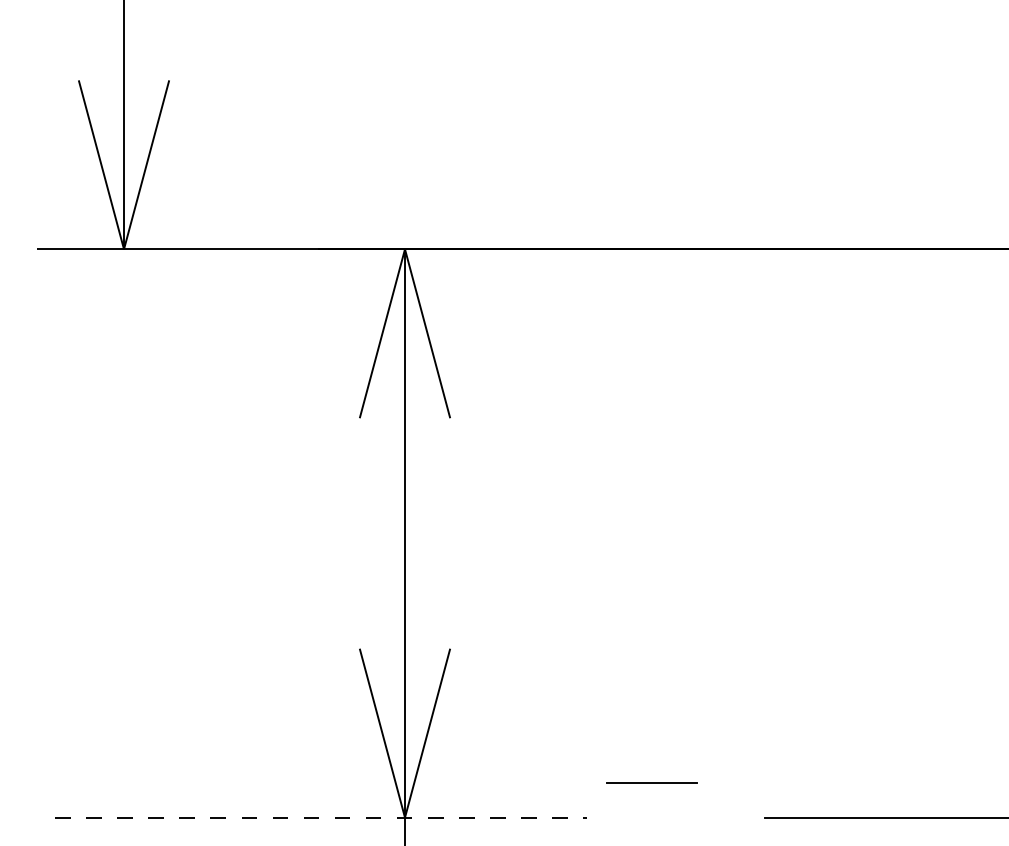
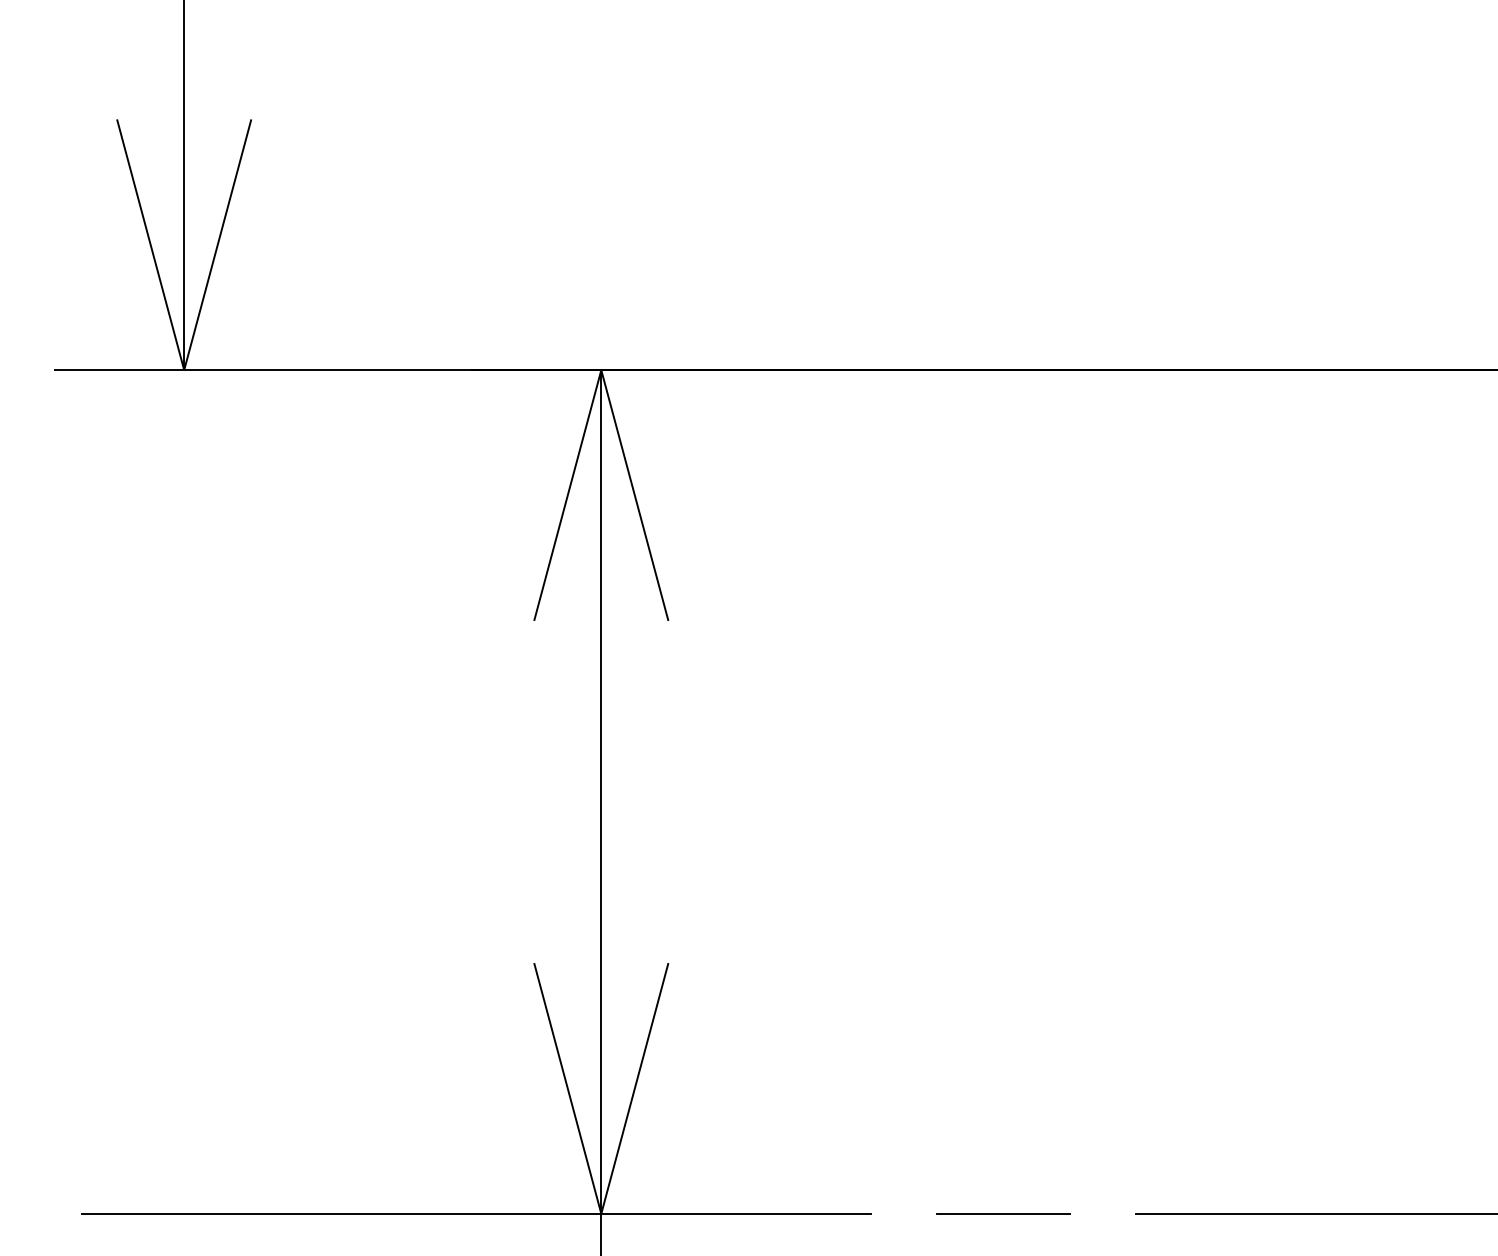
line: (651, 782) -> (1002, 1213), moved
line: (320, 817) -> (475, 1213), dashed -> solid

